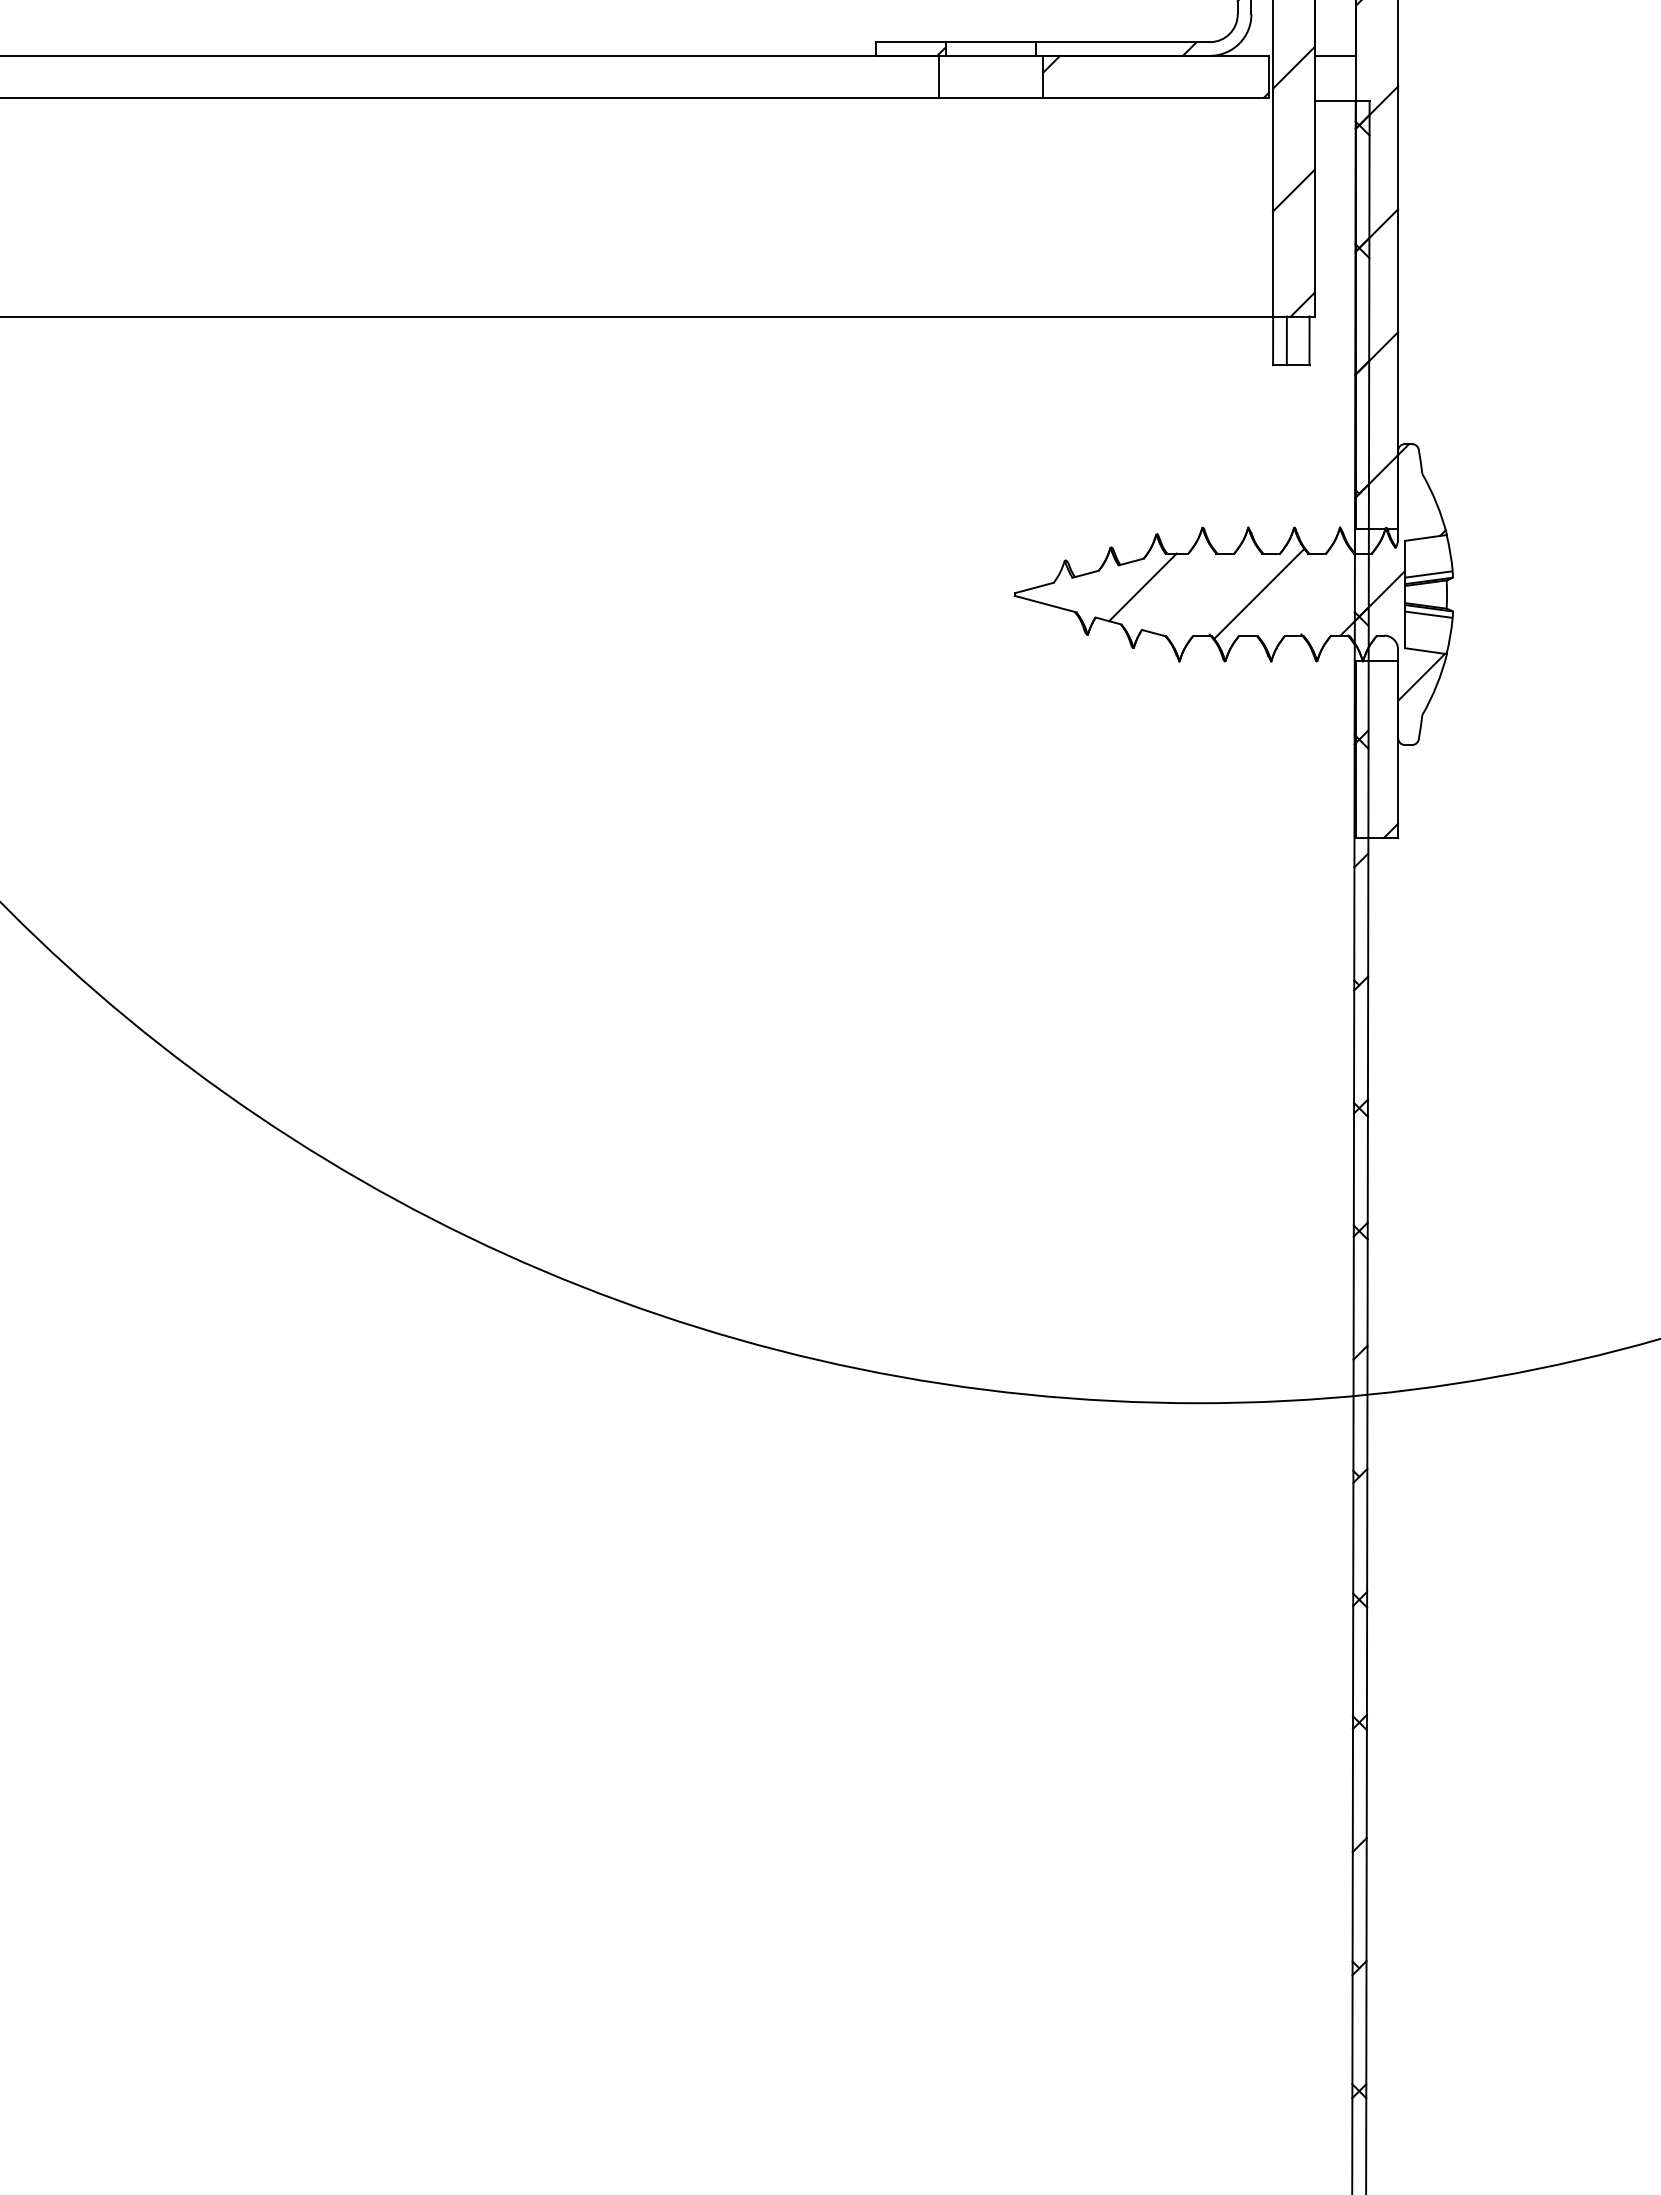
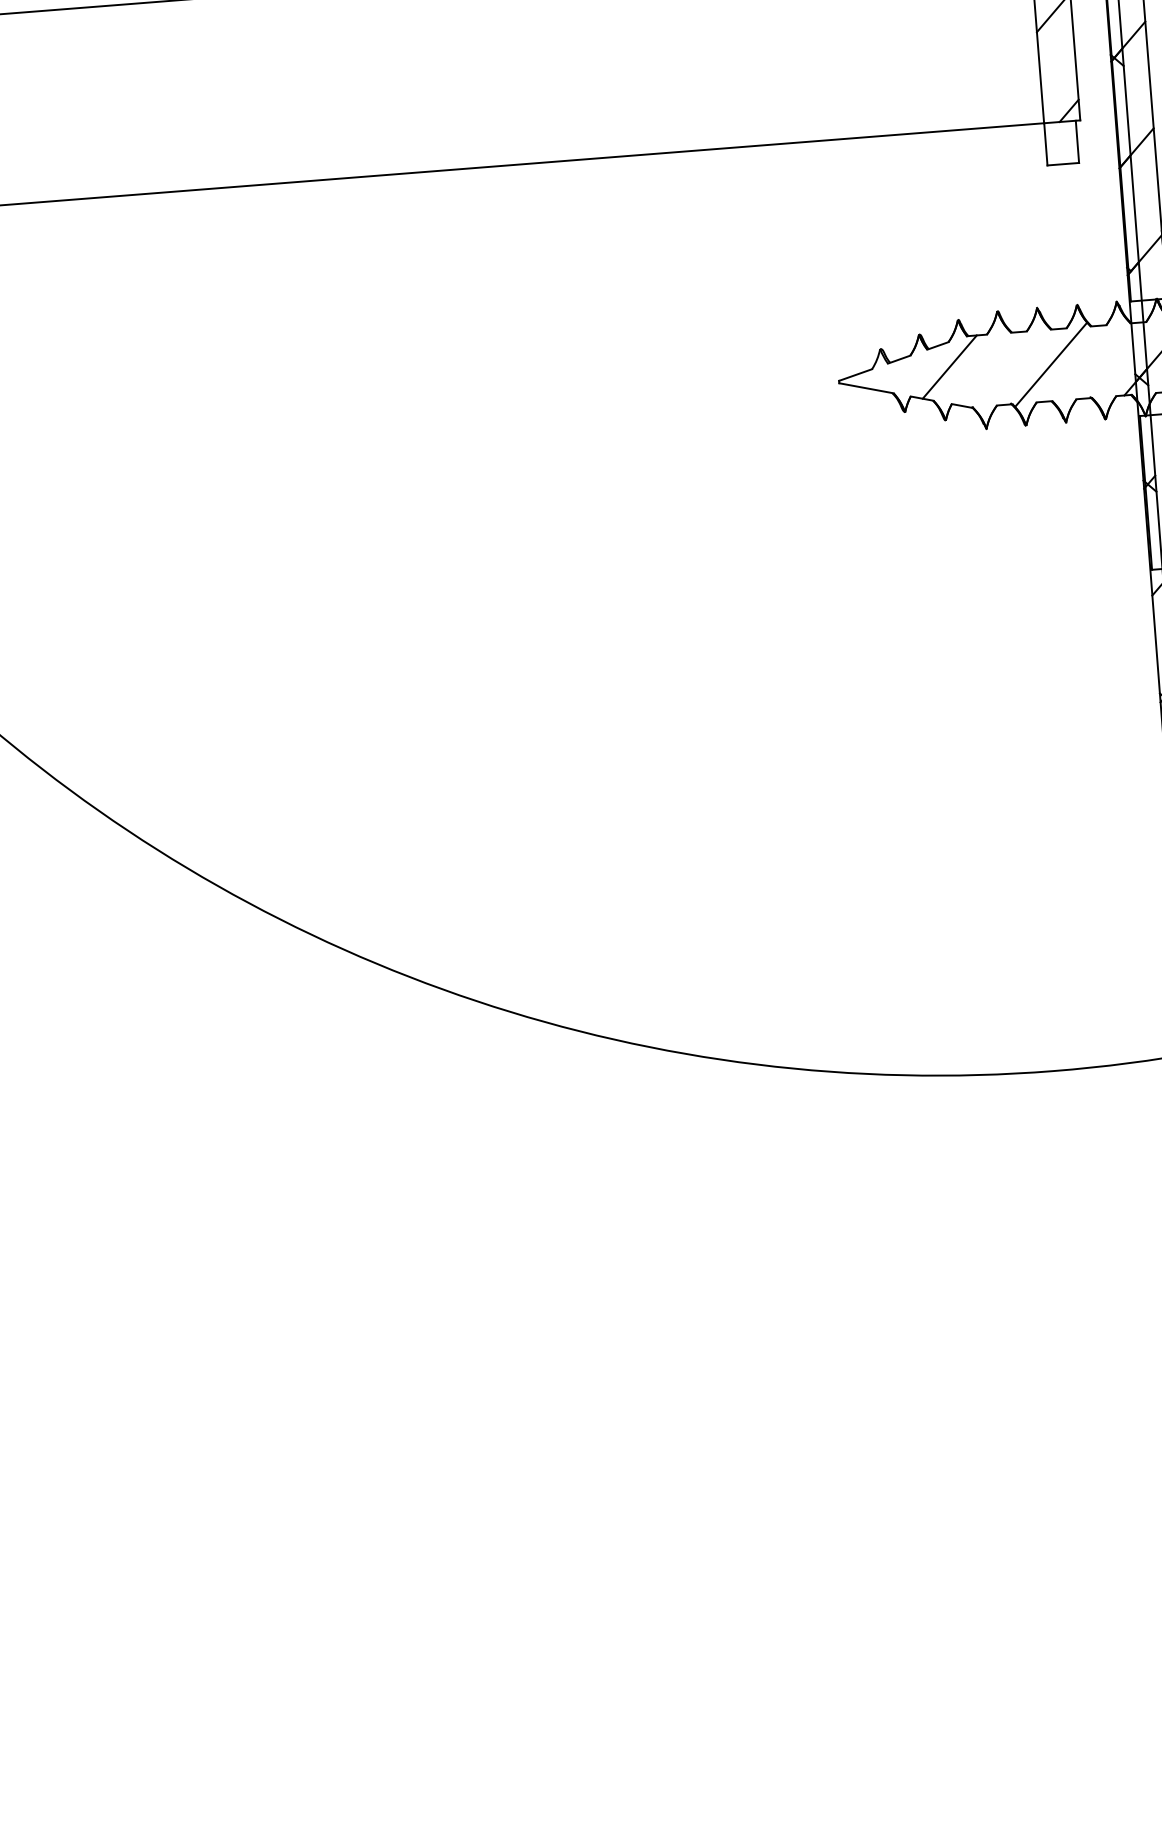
line: (1286, 340) -> (1057, 143), removed

